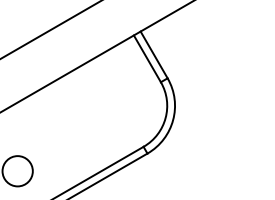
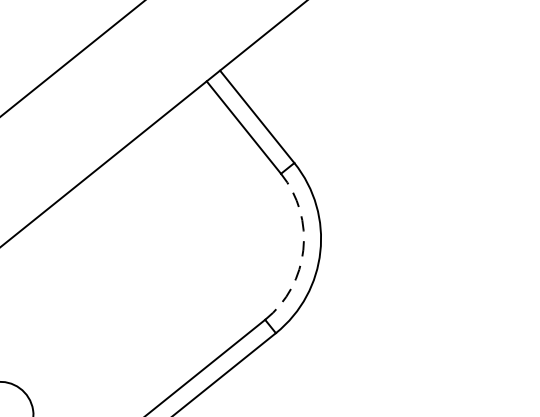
arc: (165, 118) -> (303, 250), solid -> dashed

